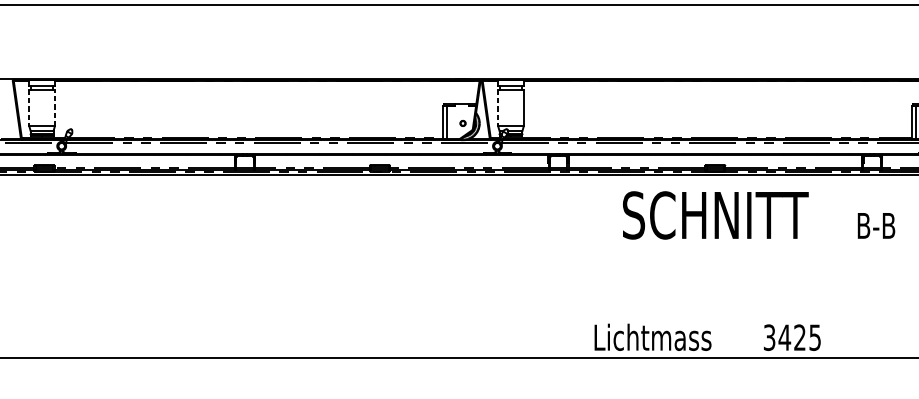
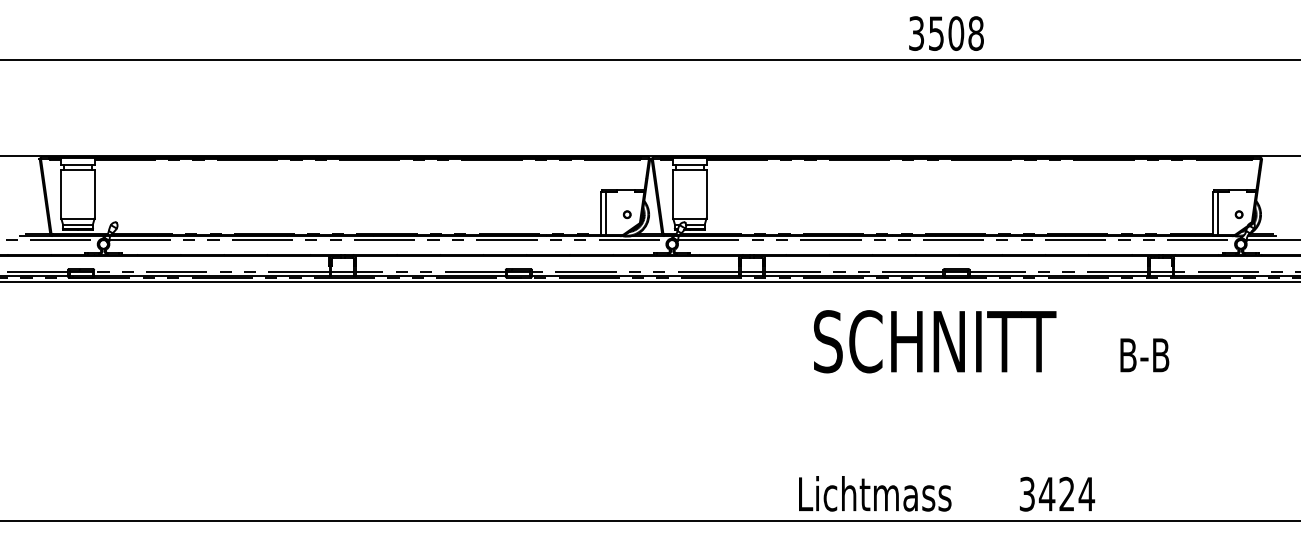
line: (54, 107) -> (94, 194), dashed -> solid
line: (29, 108) -> (61, 195), dashed -> solid
line: (498, 108) -> (673, 195), dashed -> solid
text: (759, 215) -> (991, 341), moved
text: (814, 337) -> (1086, 494), 3425 -> 3424

